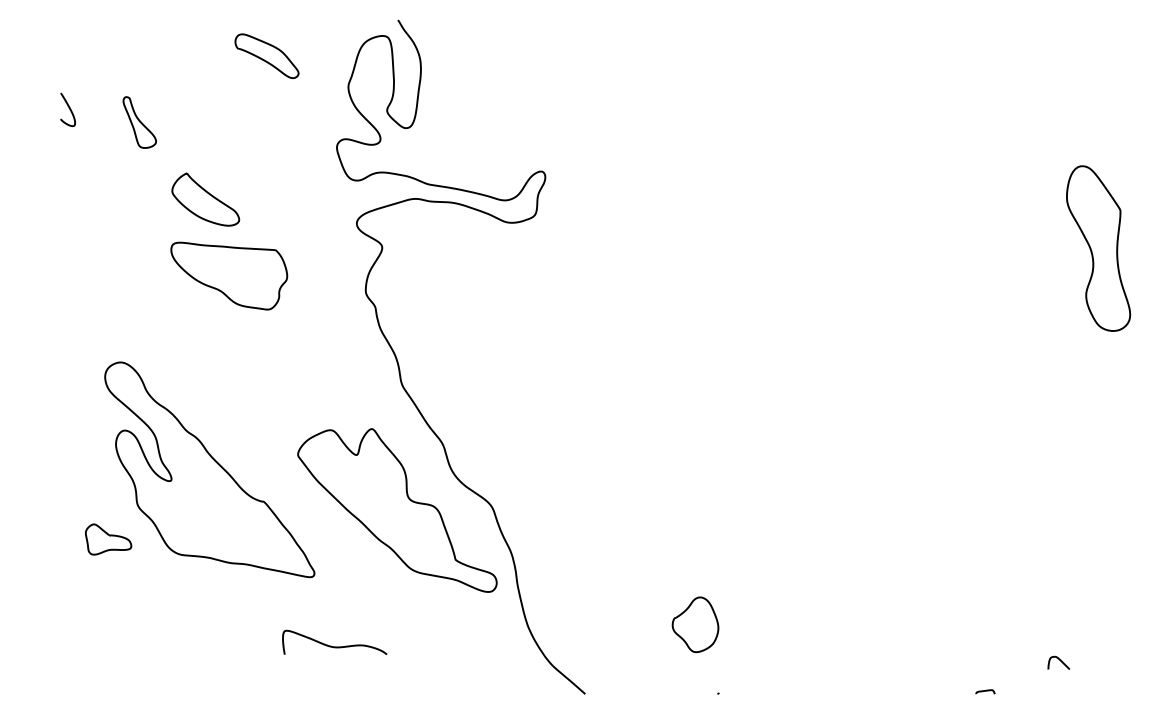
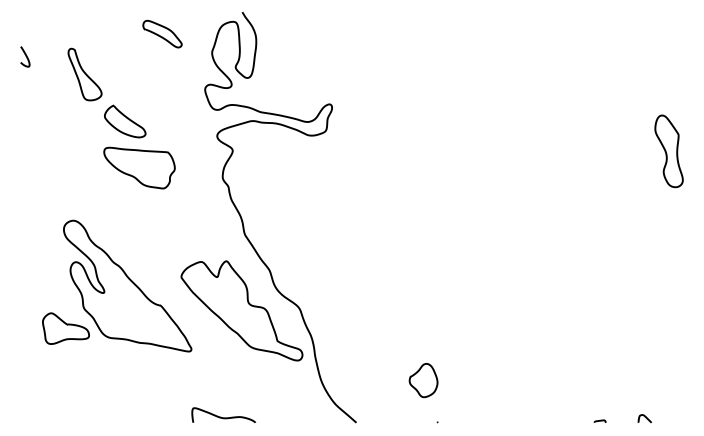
curve: (68, 109) -> (25, 56), moved
part: (138, 122) -> (84, 74), size x1.67
part: (1097, 248) -> (668, 151), size x0.71
part: (107, 539) -> (65, 328), size x1.67
curve: (330, 644) -> (221, 416), moved
curve: (1058, 660) -> (644, 417), moved

